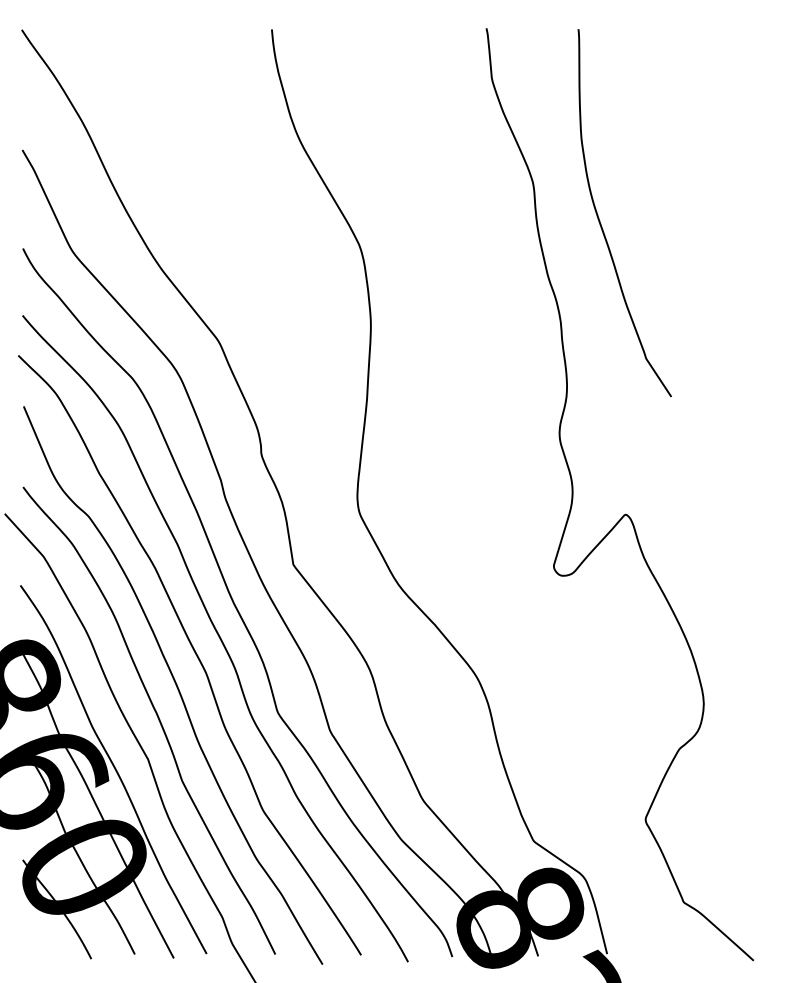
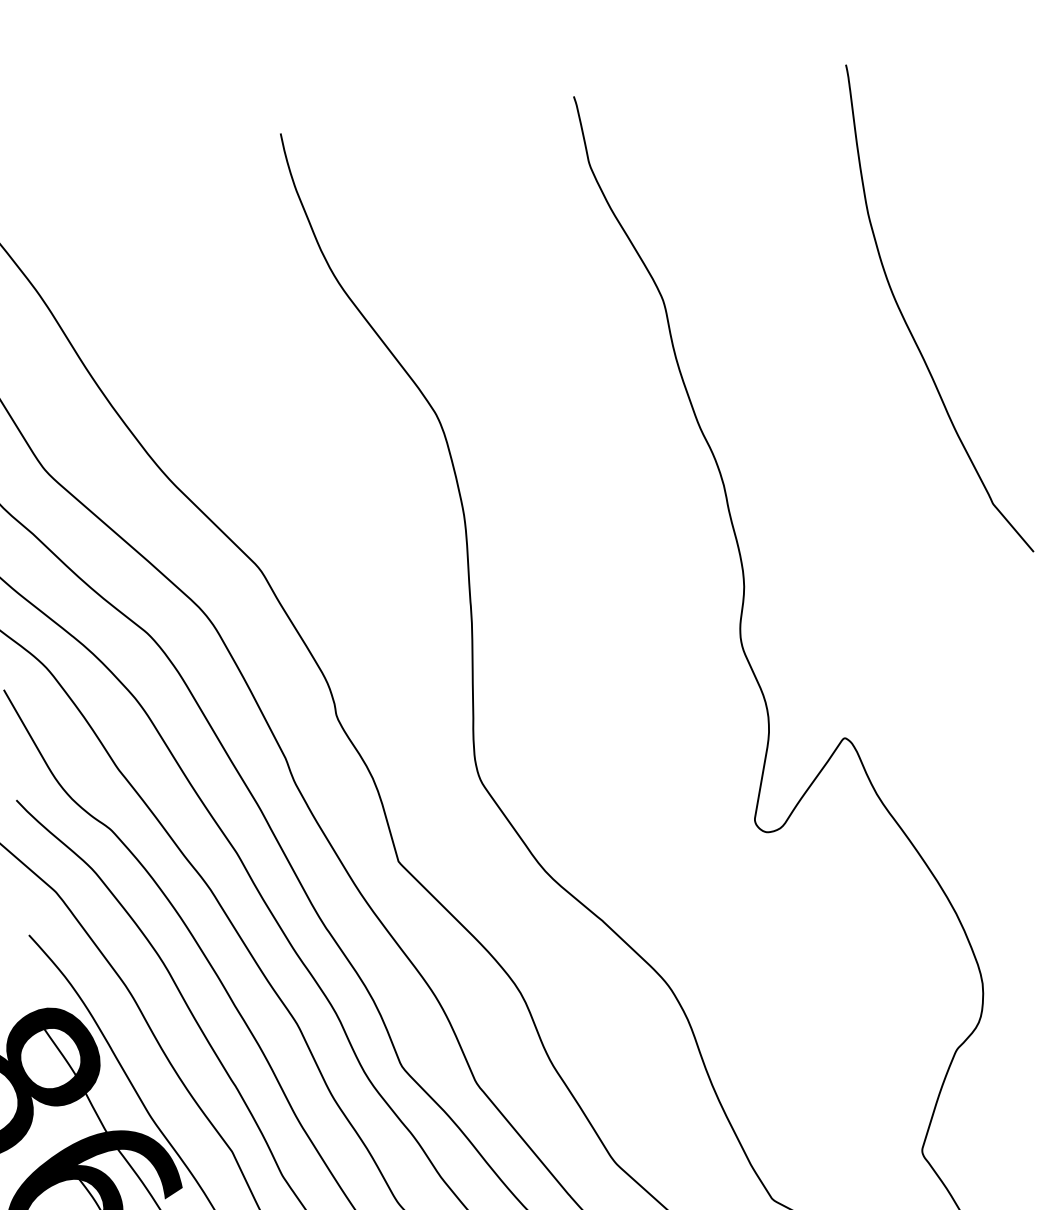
curve: (600, 220) -> (907, 322), moved

